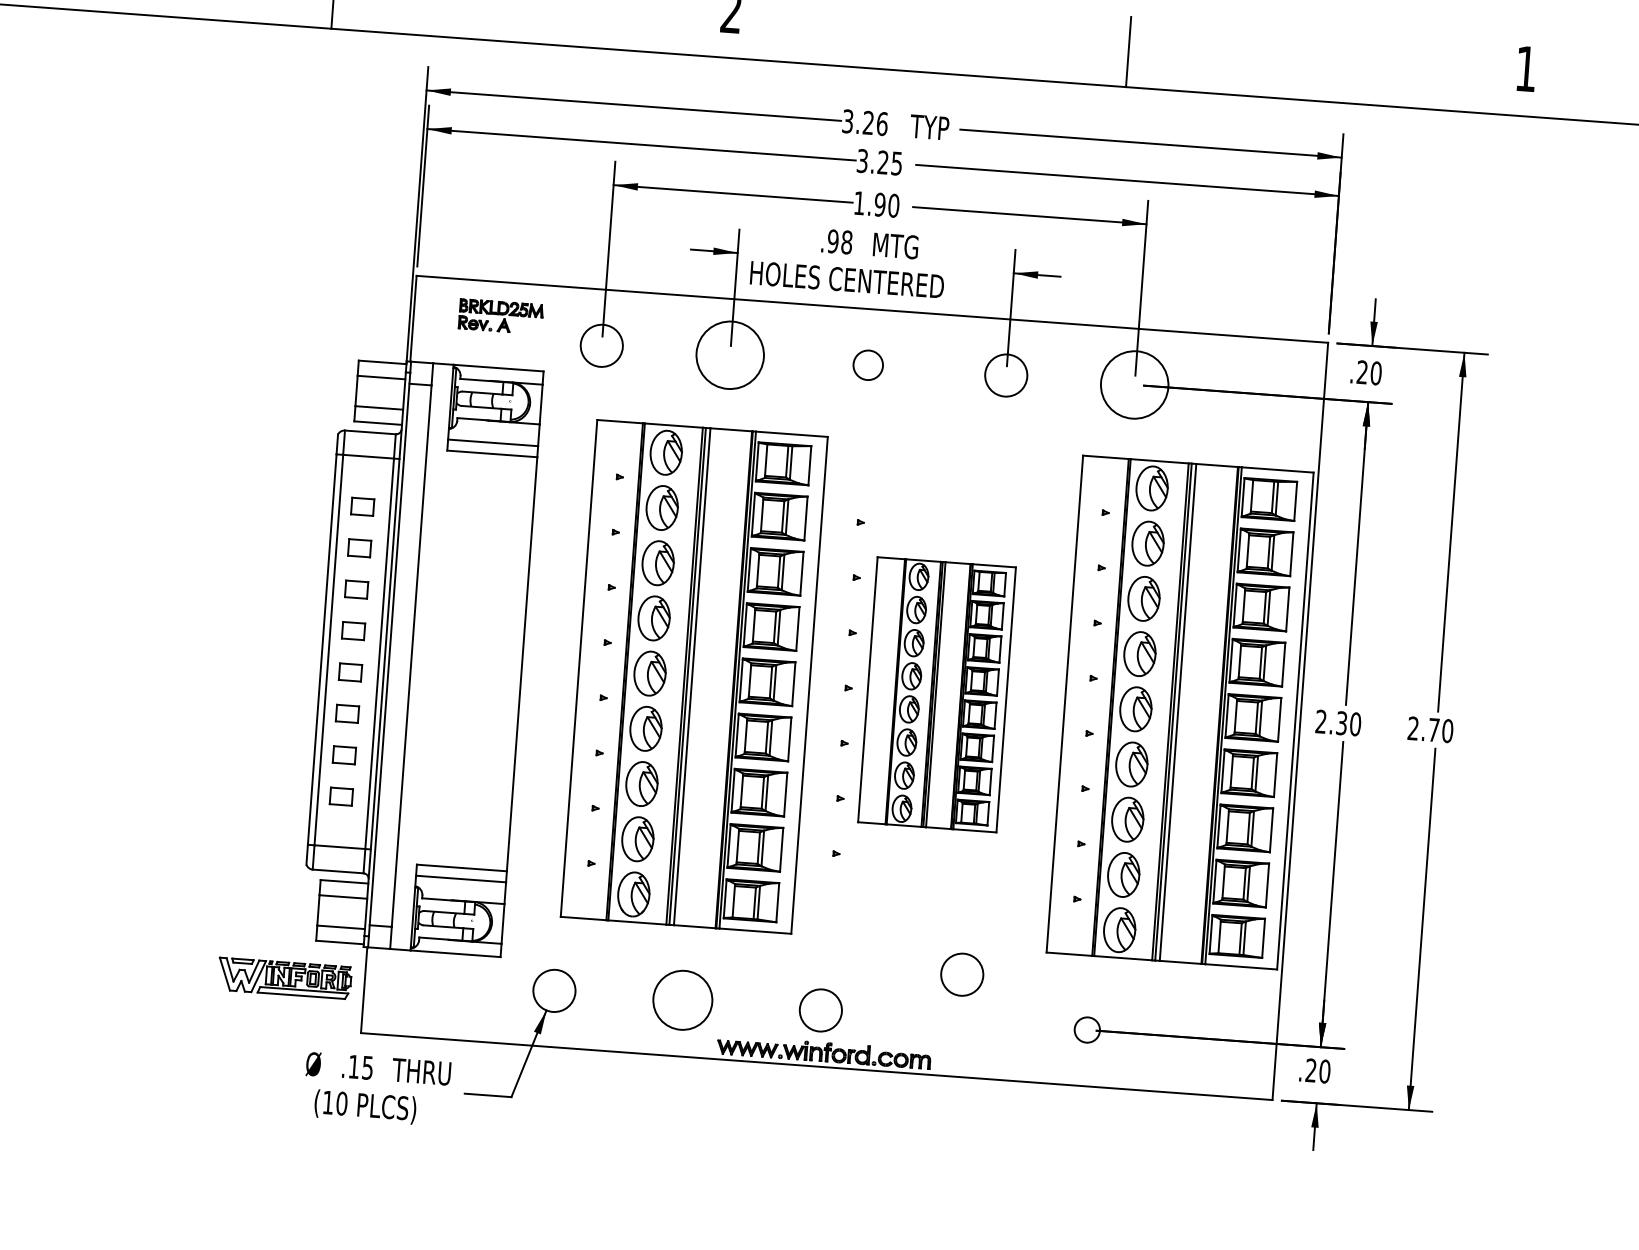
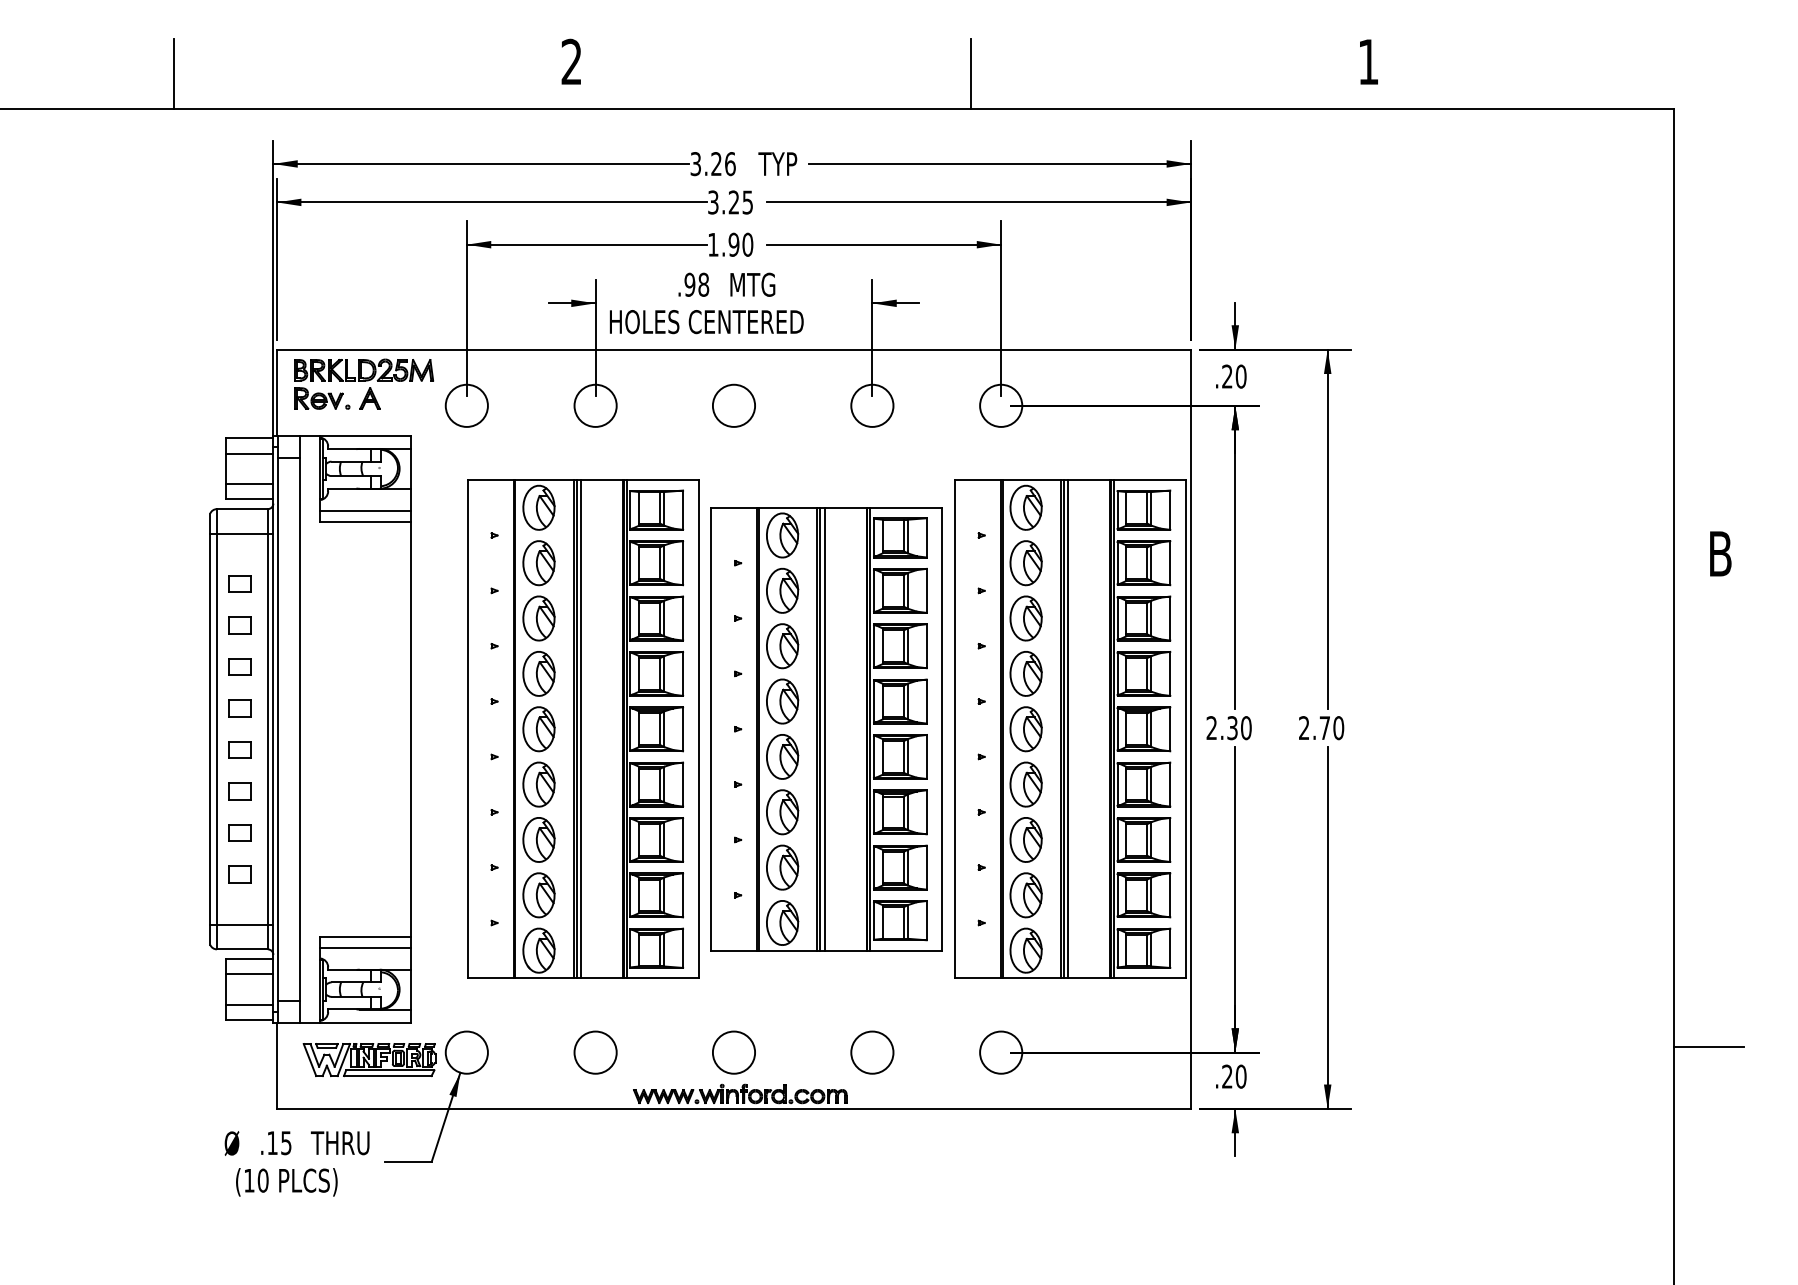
part: (501, 316) -> (364, 383), size x1.67
circle: (730, 354) -> (595, 405), size x0.62
circle: (867, 365) -> (733, 405), size x1.43
circle: (1135, 384) -> (1001, 405), size x0.62
part: (936, 694) -> (826, 729), size x1.67
circle: (962, 974) -> (872, 1052), moved
part: (284, 978) -> (369, 1060), moved
circle: (682, 1000) -> (595, 1052), size x0.71
circle: (1087, 1029) -> (1001, 1052), size x1.67

